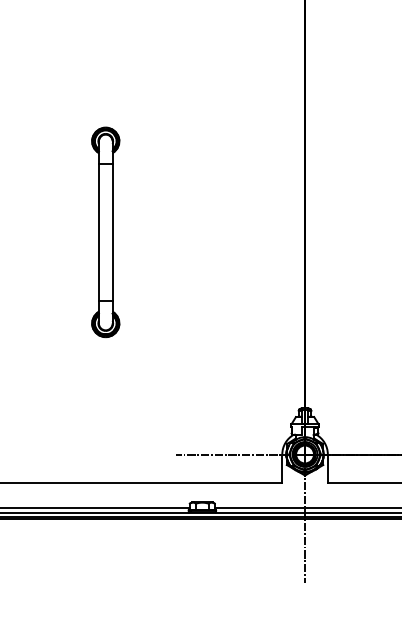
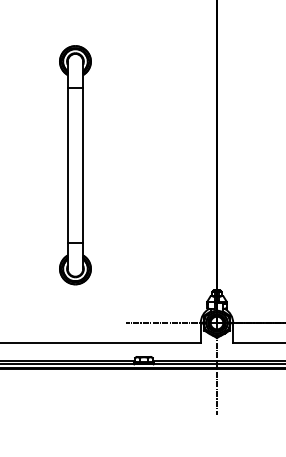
part: (104, 231) -> (74, 164), size x1.6

